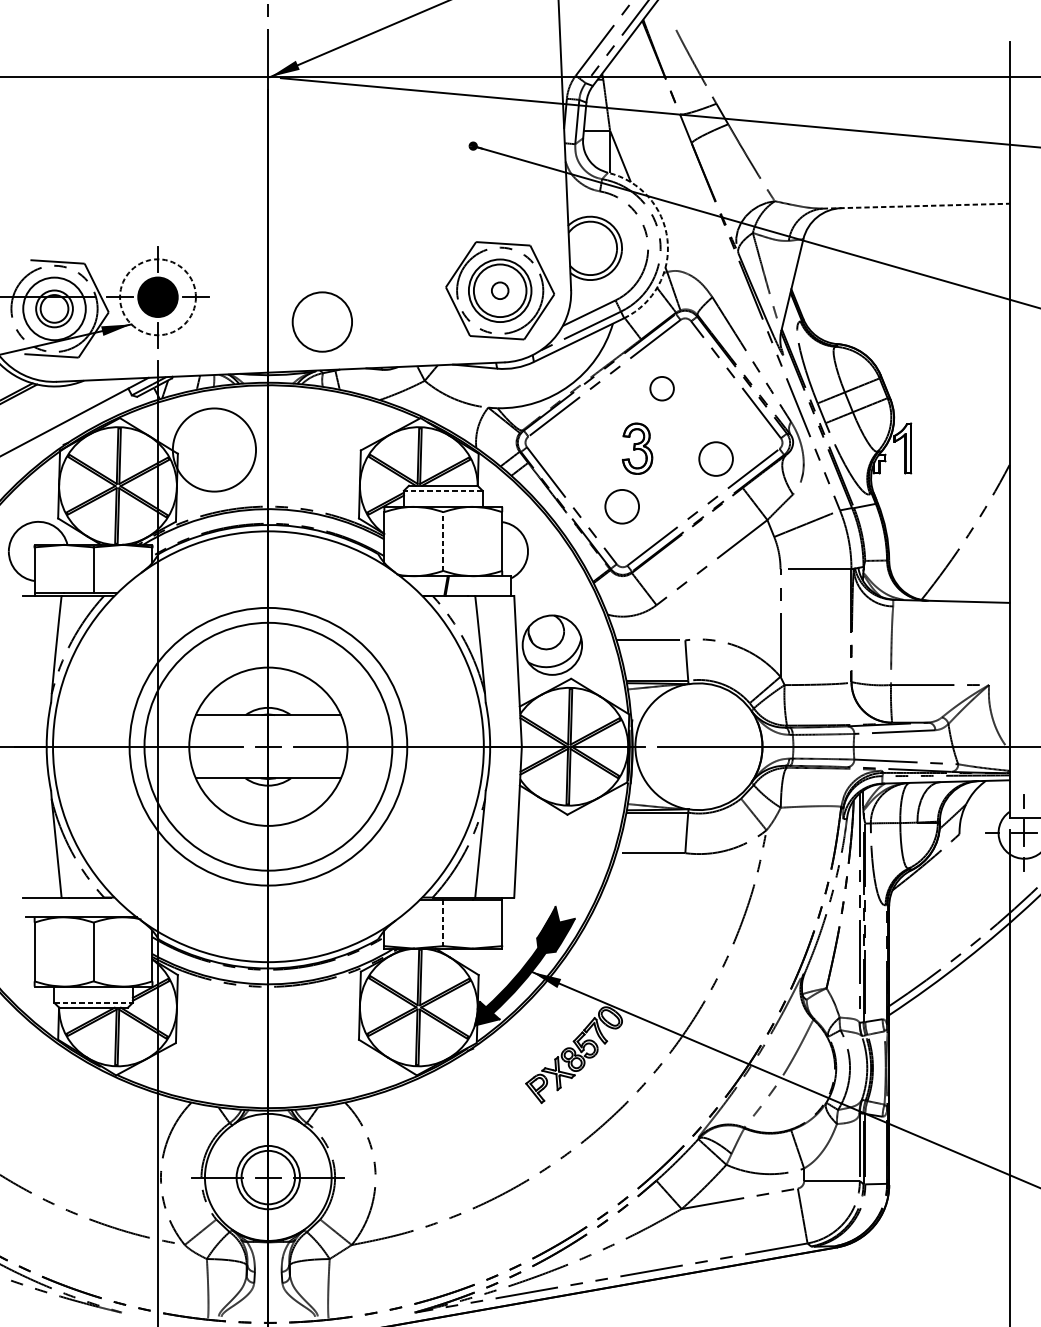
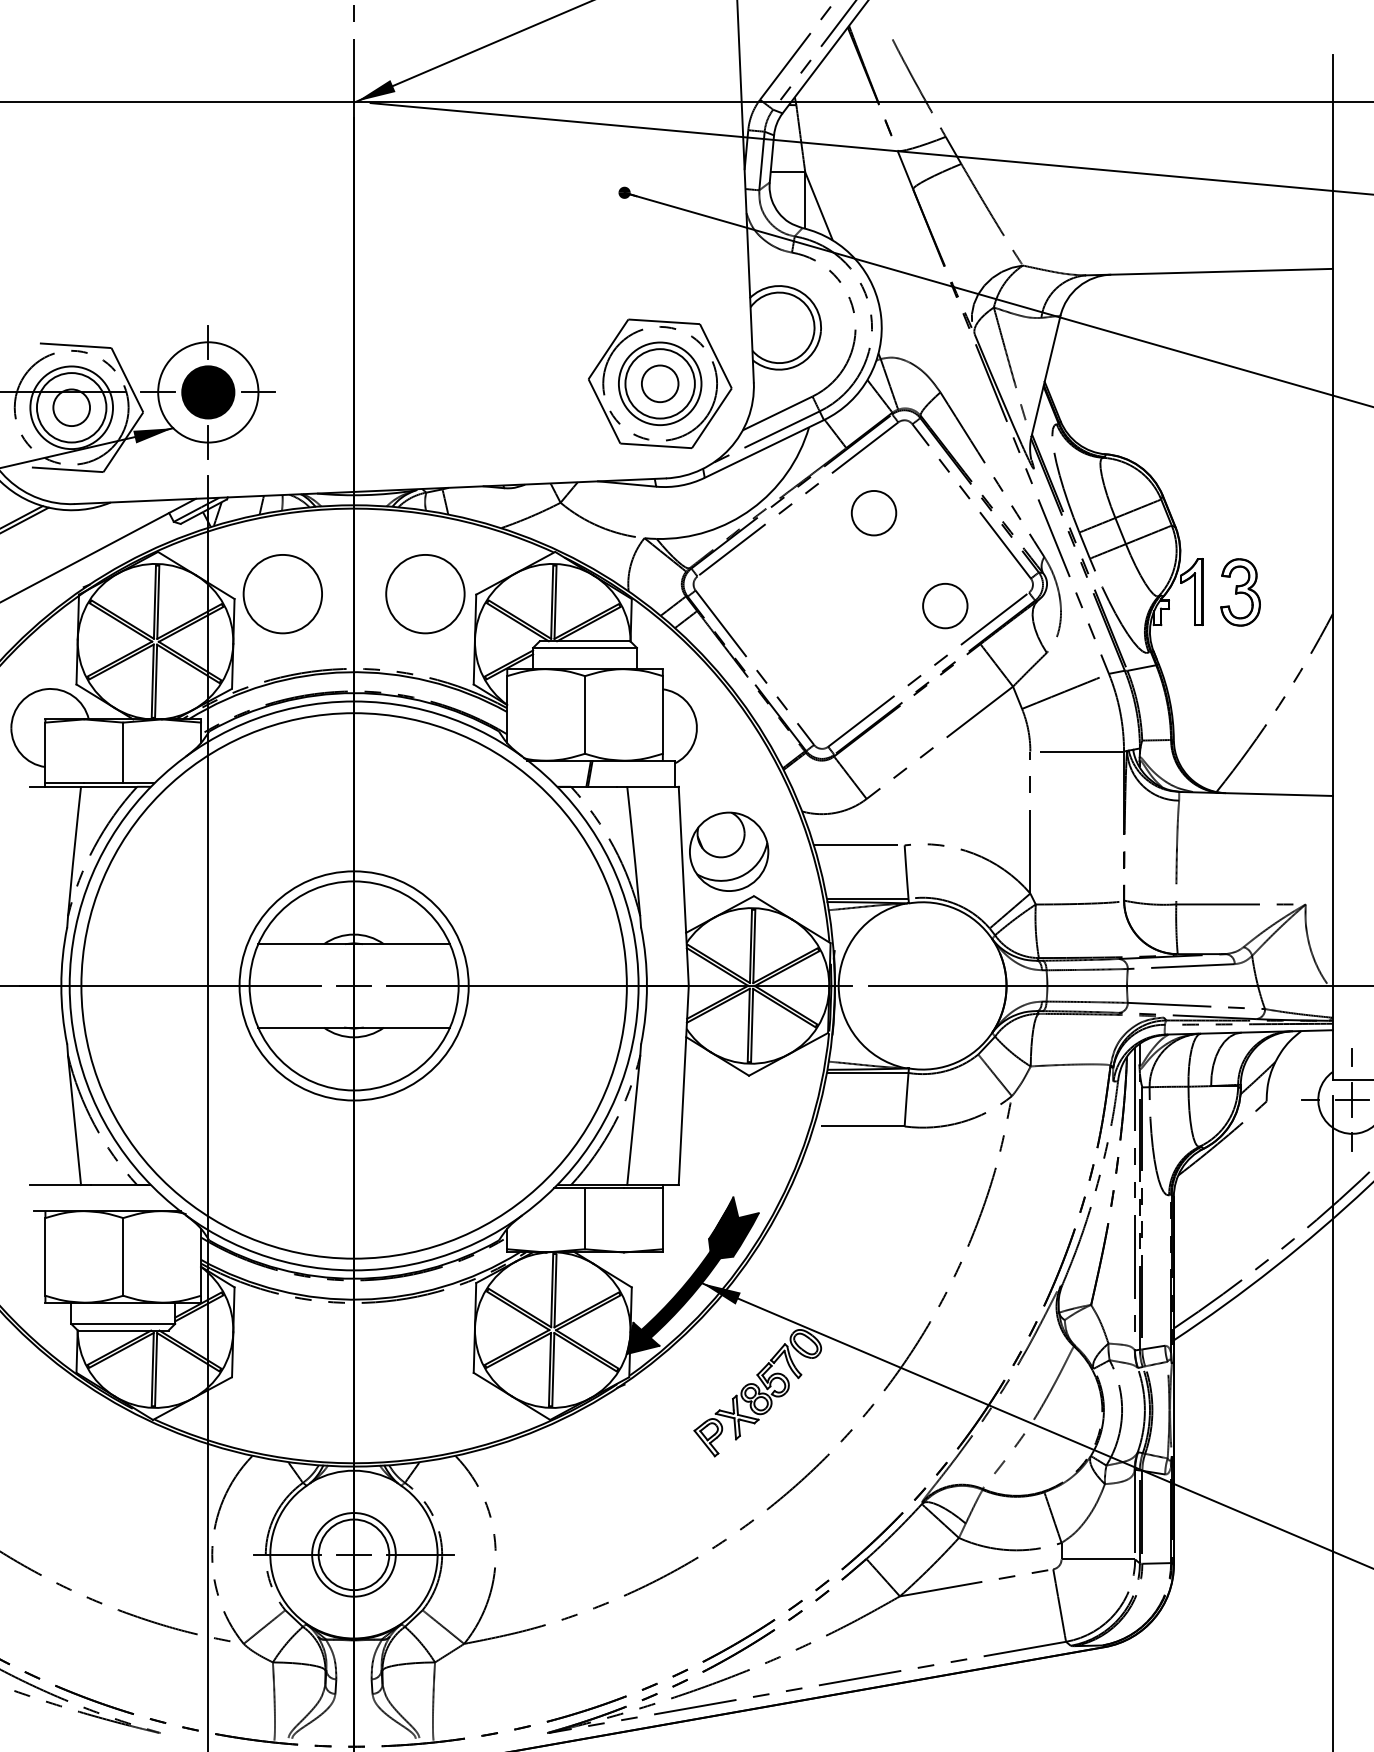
line: (916, 206) -> (1209, 272), dashed -> solid
arc: (667, 239) -> (881, 316), dashed -> solid
circle: (499, 290) -> (659, 383), size x1.67
circle: (158, 297) -> (208, 392), dashed -> solid
circle: (54, 308) -> (71, 407), size x1.43
circle: (322, 322) -> (425, 594), moved
circle: (661, 388) -> (873, 512), size x1.43
part: (637, 448) -> (1240, 592), moved
circle: (214, 449) -> (282, 593), size x0.71
line: (443, 490) -> (585, 647), dashed -> solid
circle: (622, 507) -> (821, 669), removed
line: (443, 541) -> (585, 714), dashed -> solid
circle: (267, 746) -> (353, 985), size x0.62
circle: (267, 746) -> (353, 985), size x1.67
line: (443, 923) -> (585, 1219), dashed -> solid
line: (93, 1002) -> (123, 1323), dashed -> solid

